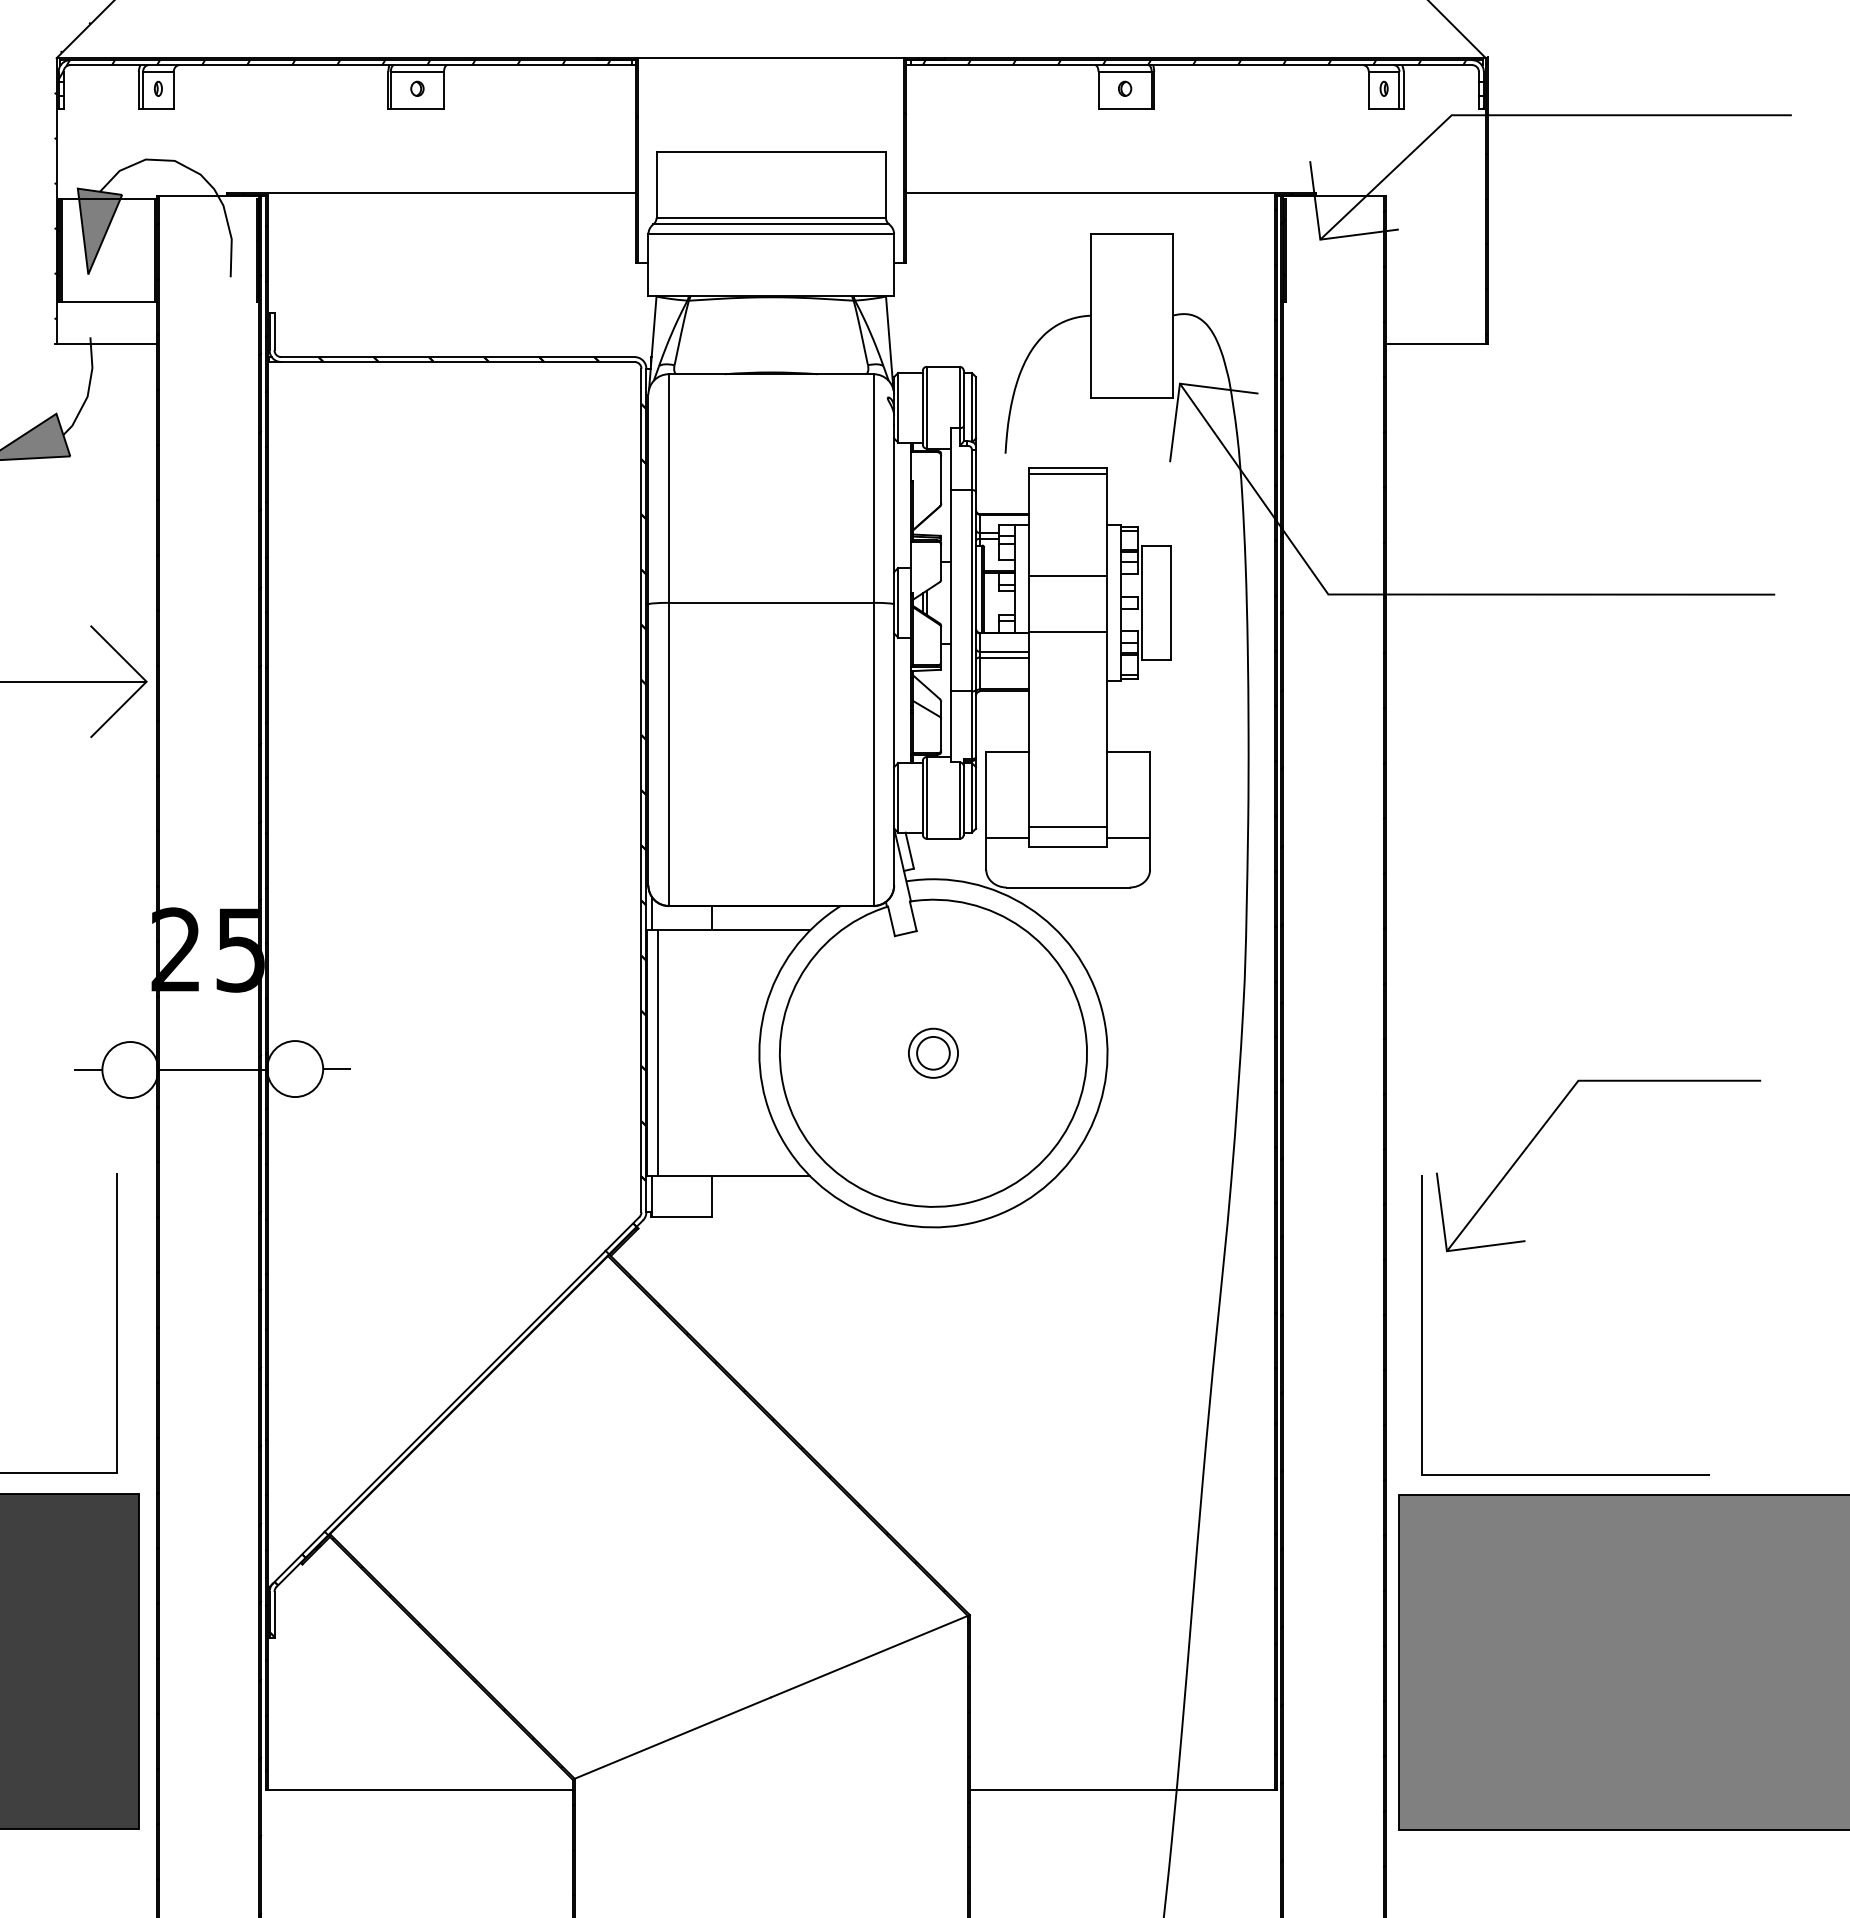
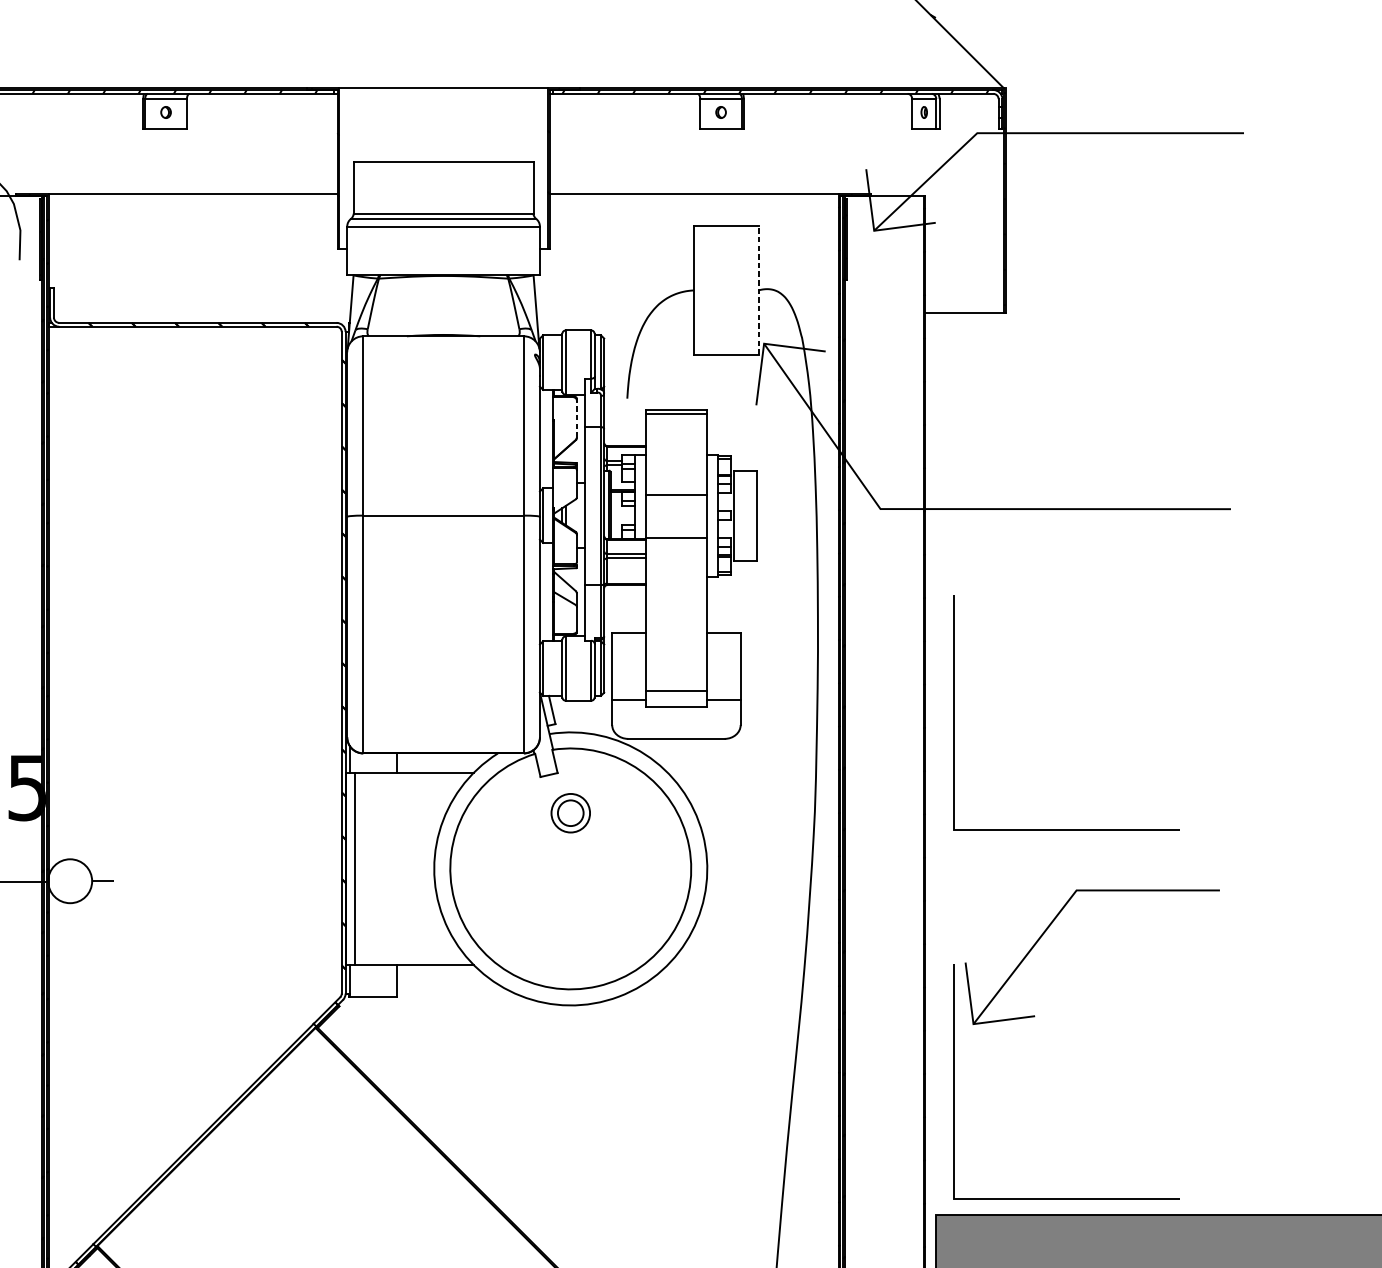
line: (1172, 315) -> (758, 290), solid -> dashed
line: (941, 479) -> (577, 418), solid -> dashed
line: (1422, 854) -> (954, 712), added
part: (933, 1052) -> (570, 812), moved

